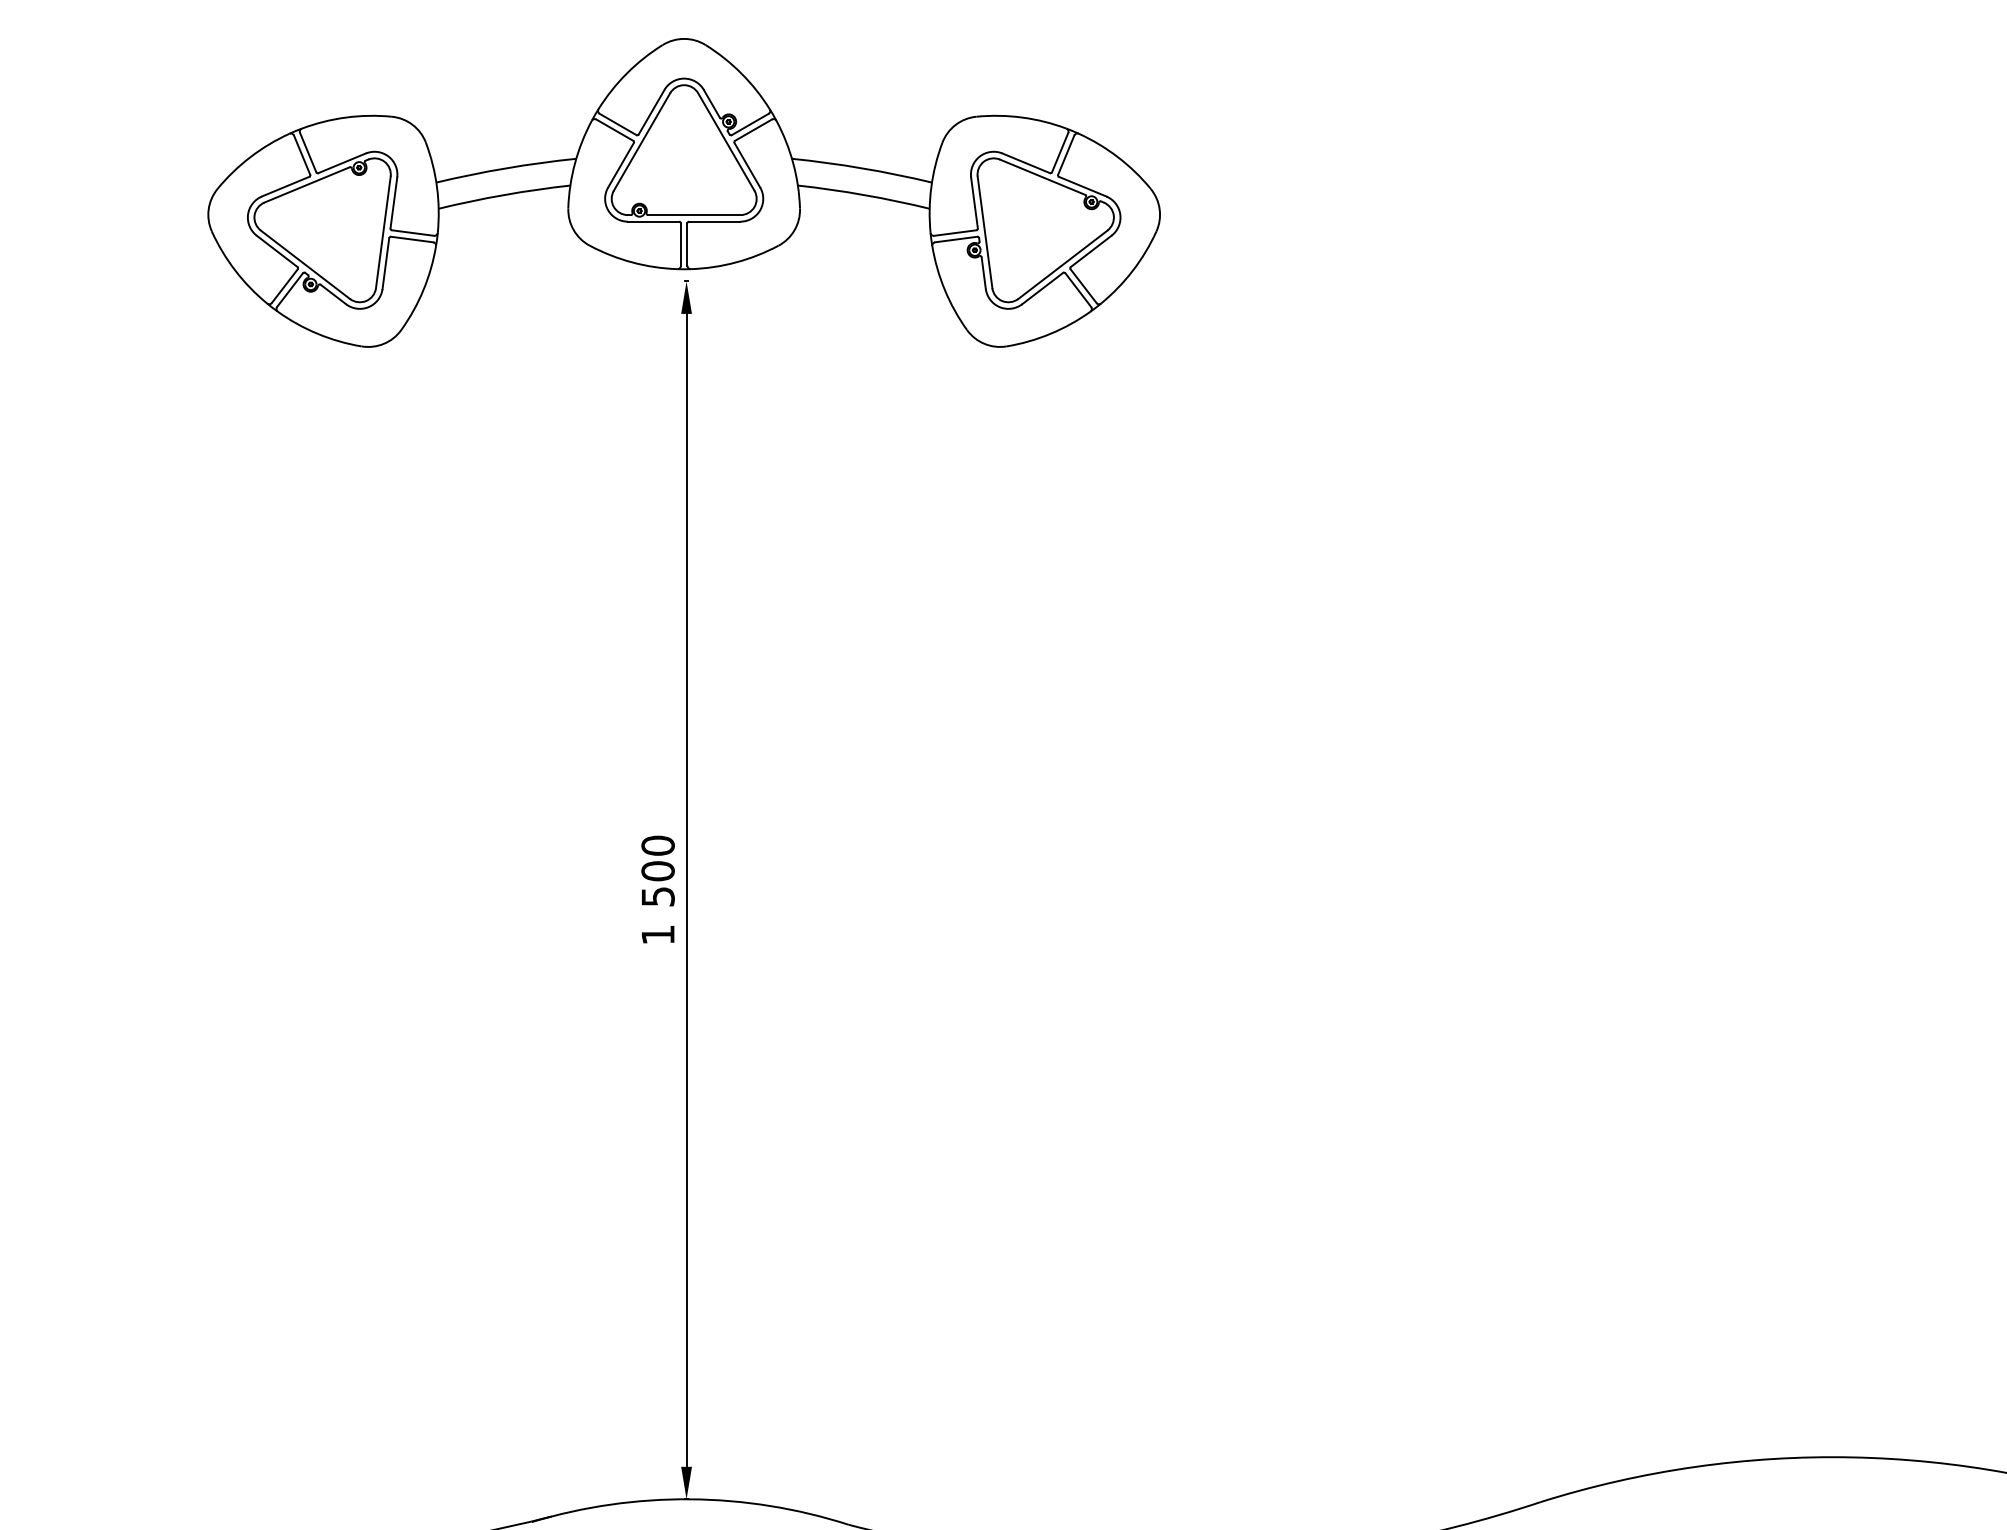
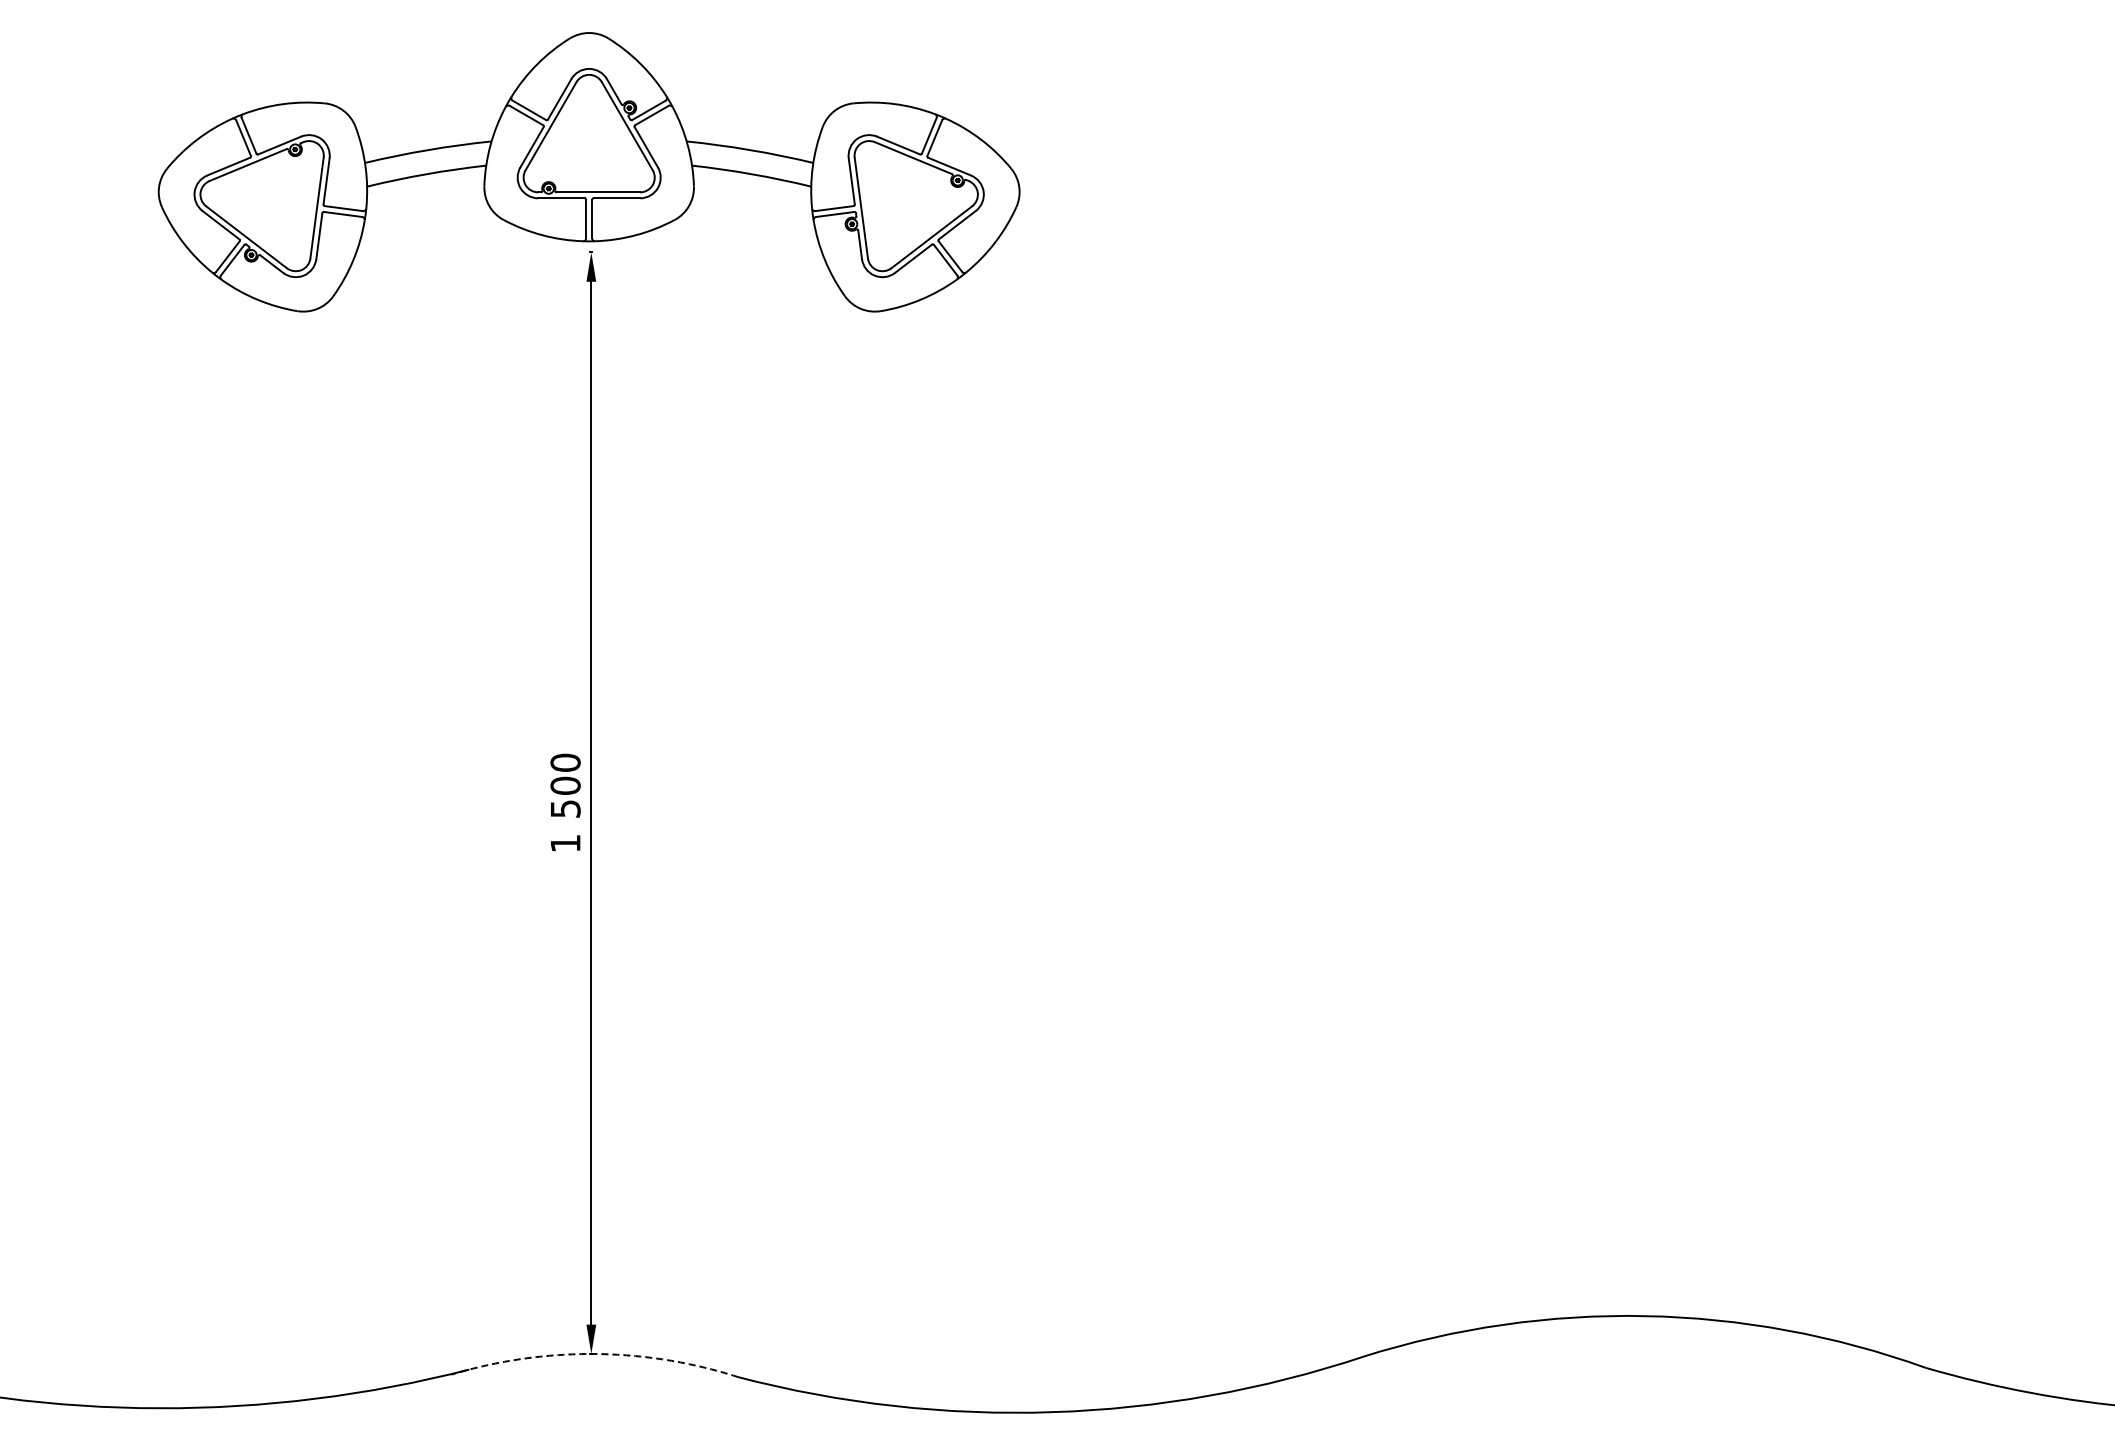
arc: (690, 1499) -> (594, 1354), solid -> dashed

